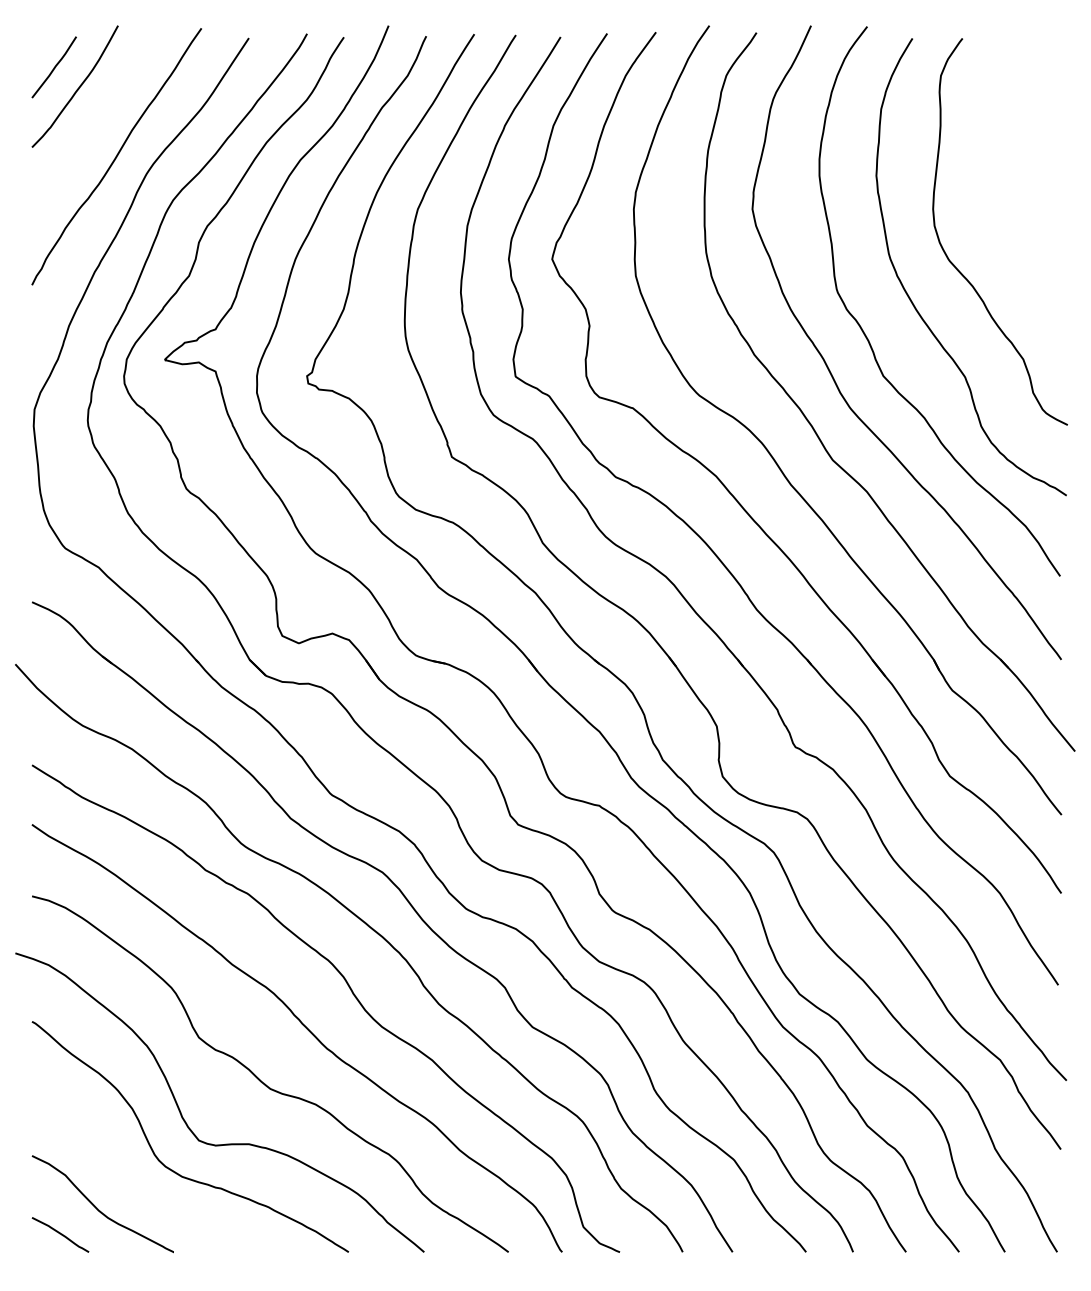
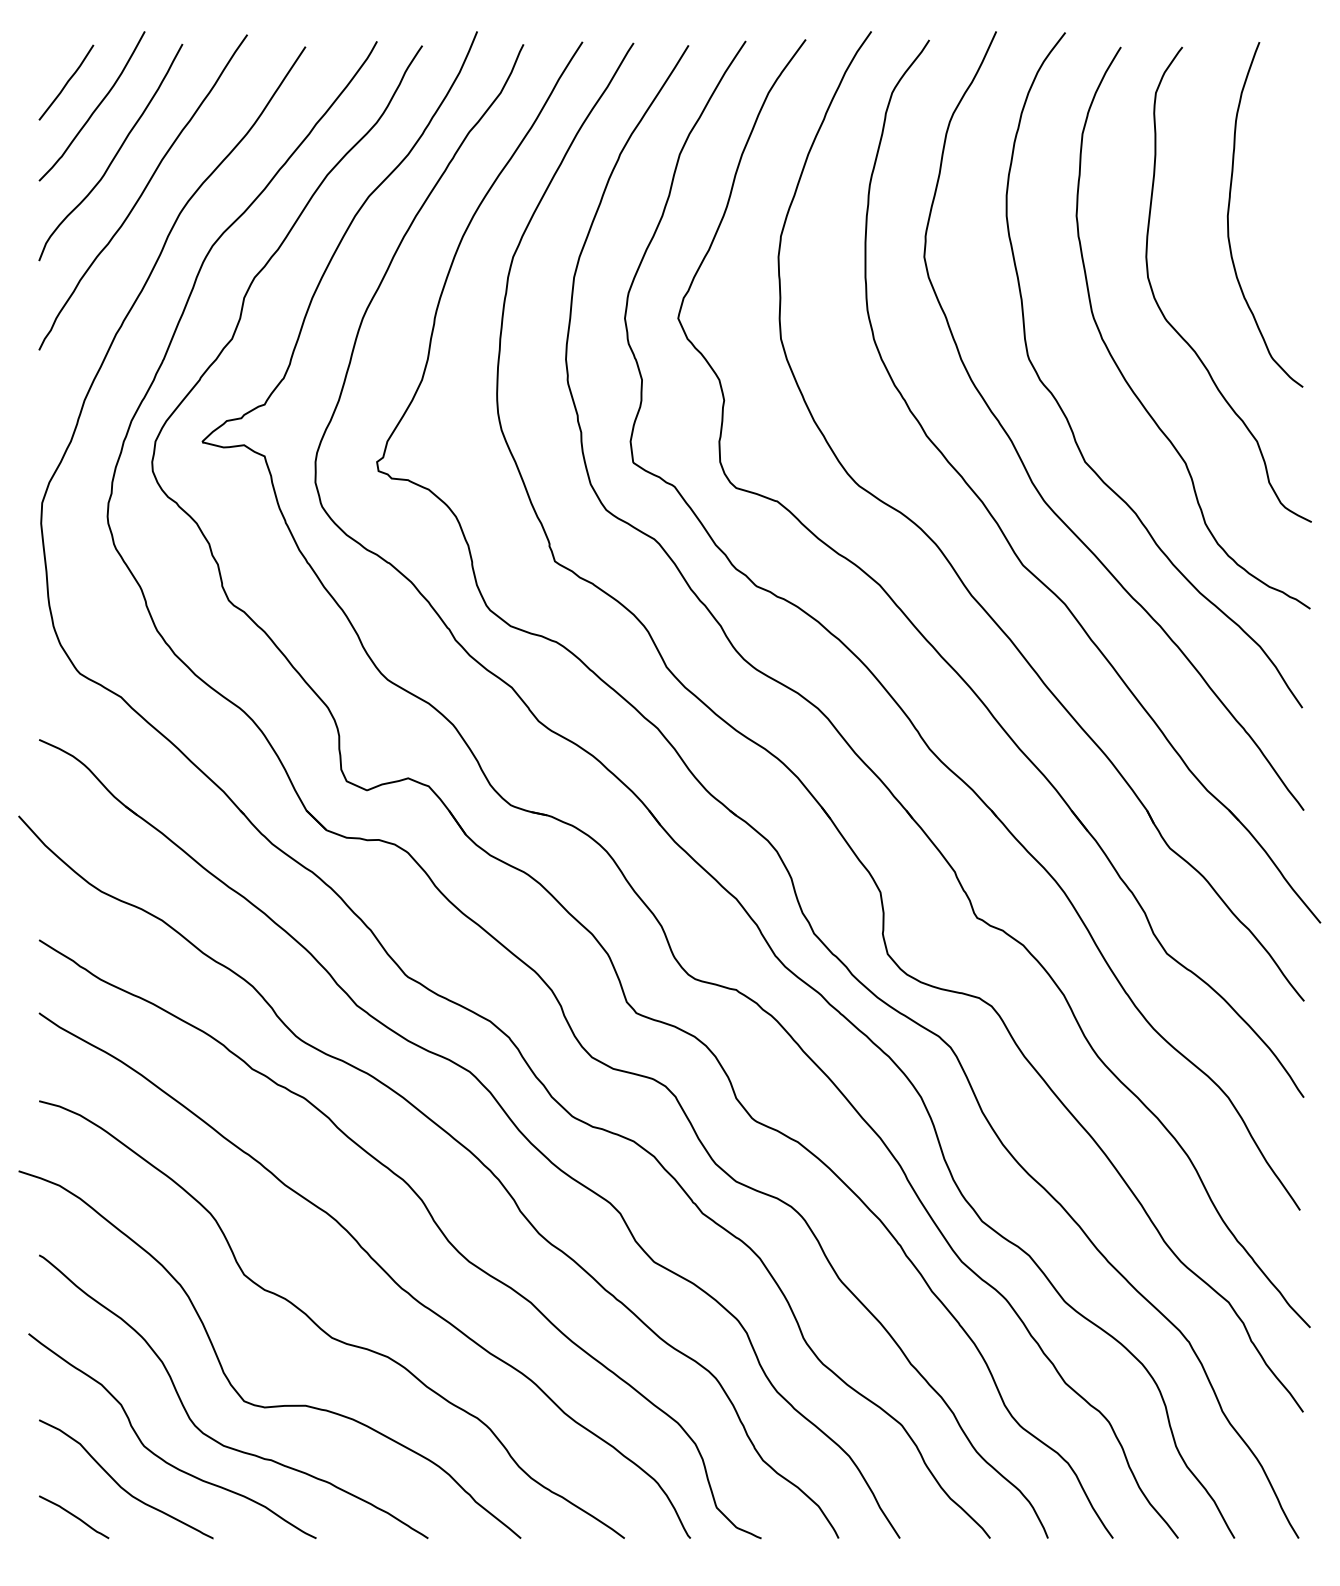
curve: (94, 124) -> (115, 152), added
curve: (1001, 169) -> (1230, 208), added
curve: (130, 1185) -> (160, 1456), added

